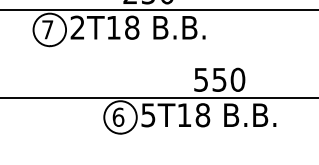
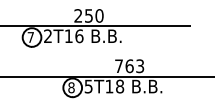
text: (132, 26) -> (79, 35), 2T18 -> 2T16
text: (219, 80) -> (129, 66), 550 -> 763
text: (118, 116) -> (71, 87), 6 -> 8

